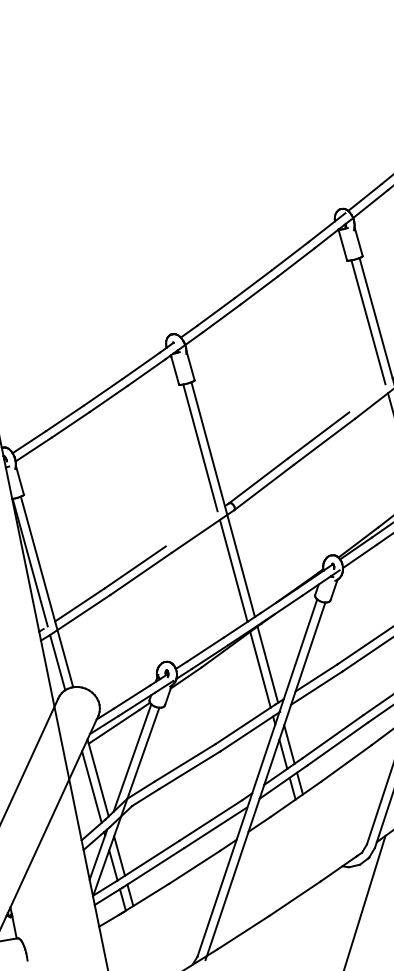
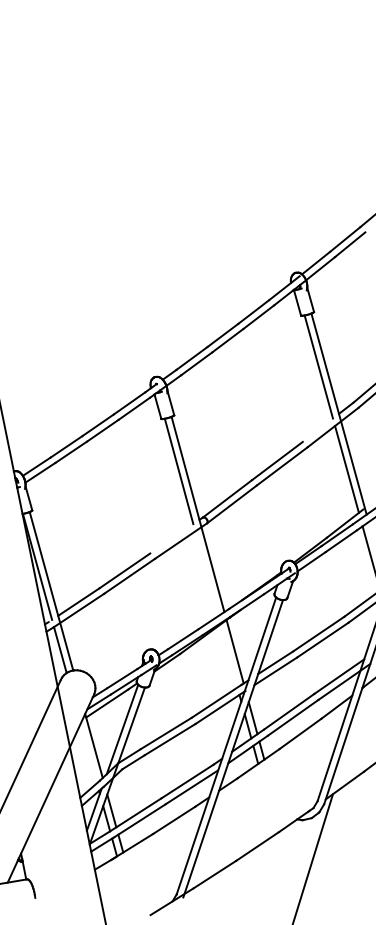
line: (233, 570) -> (206, 573), removed
line: (259, 669) -> (228, 655), removed
line: (91, 787) -> (88, 753), removed

